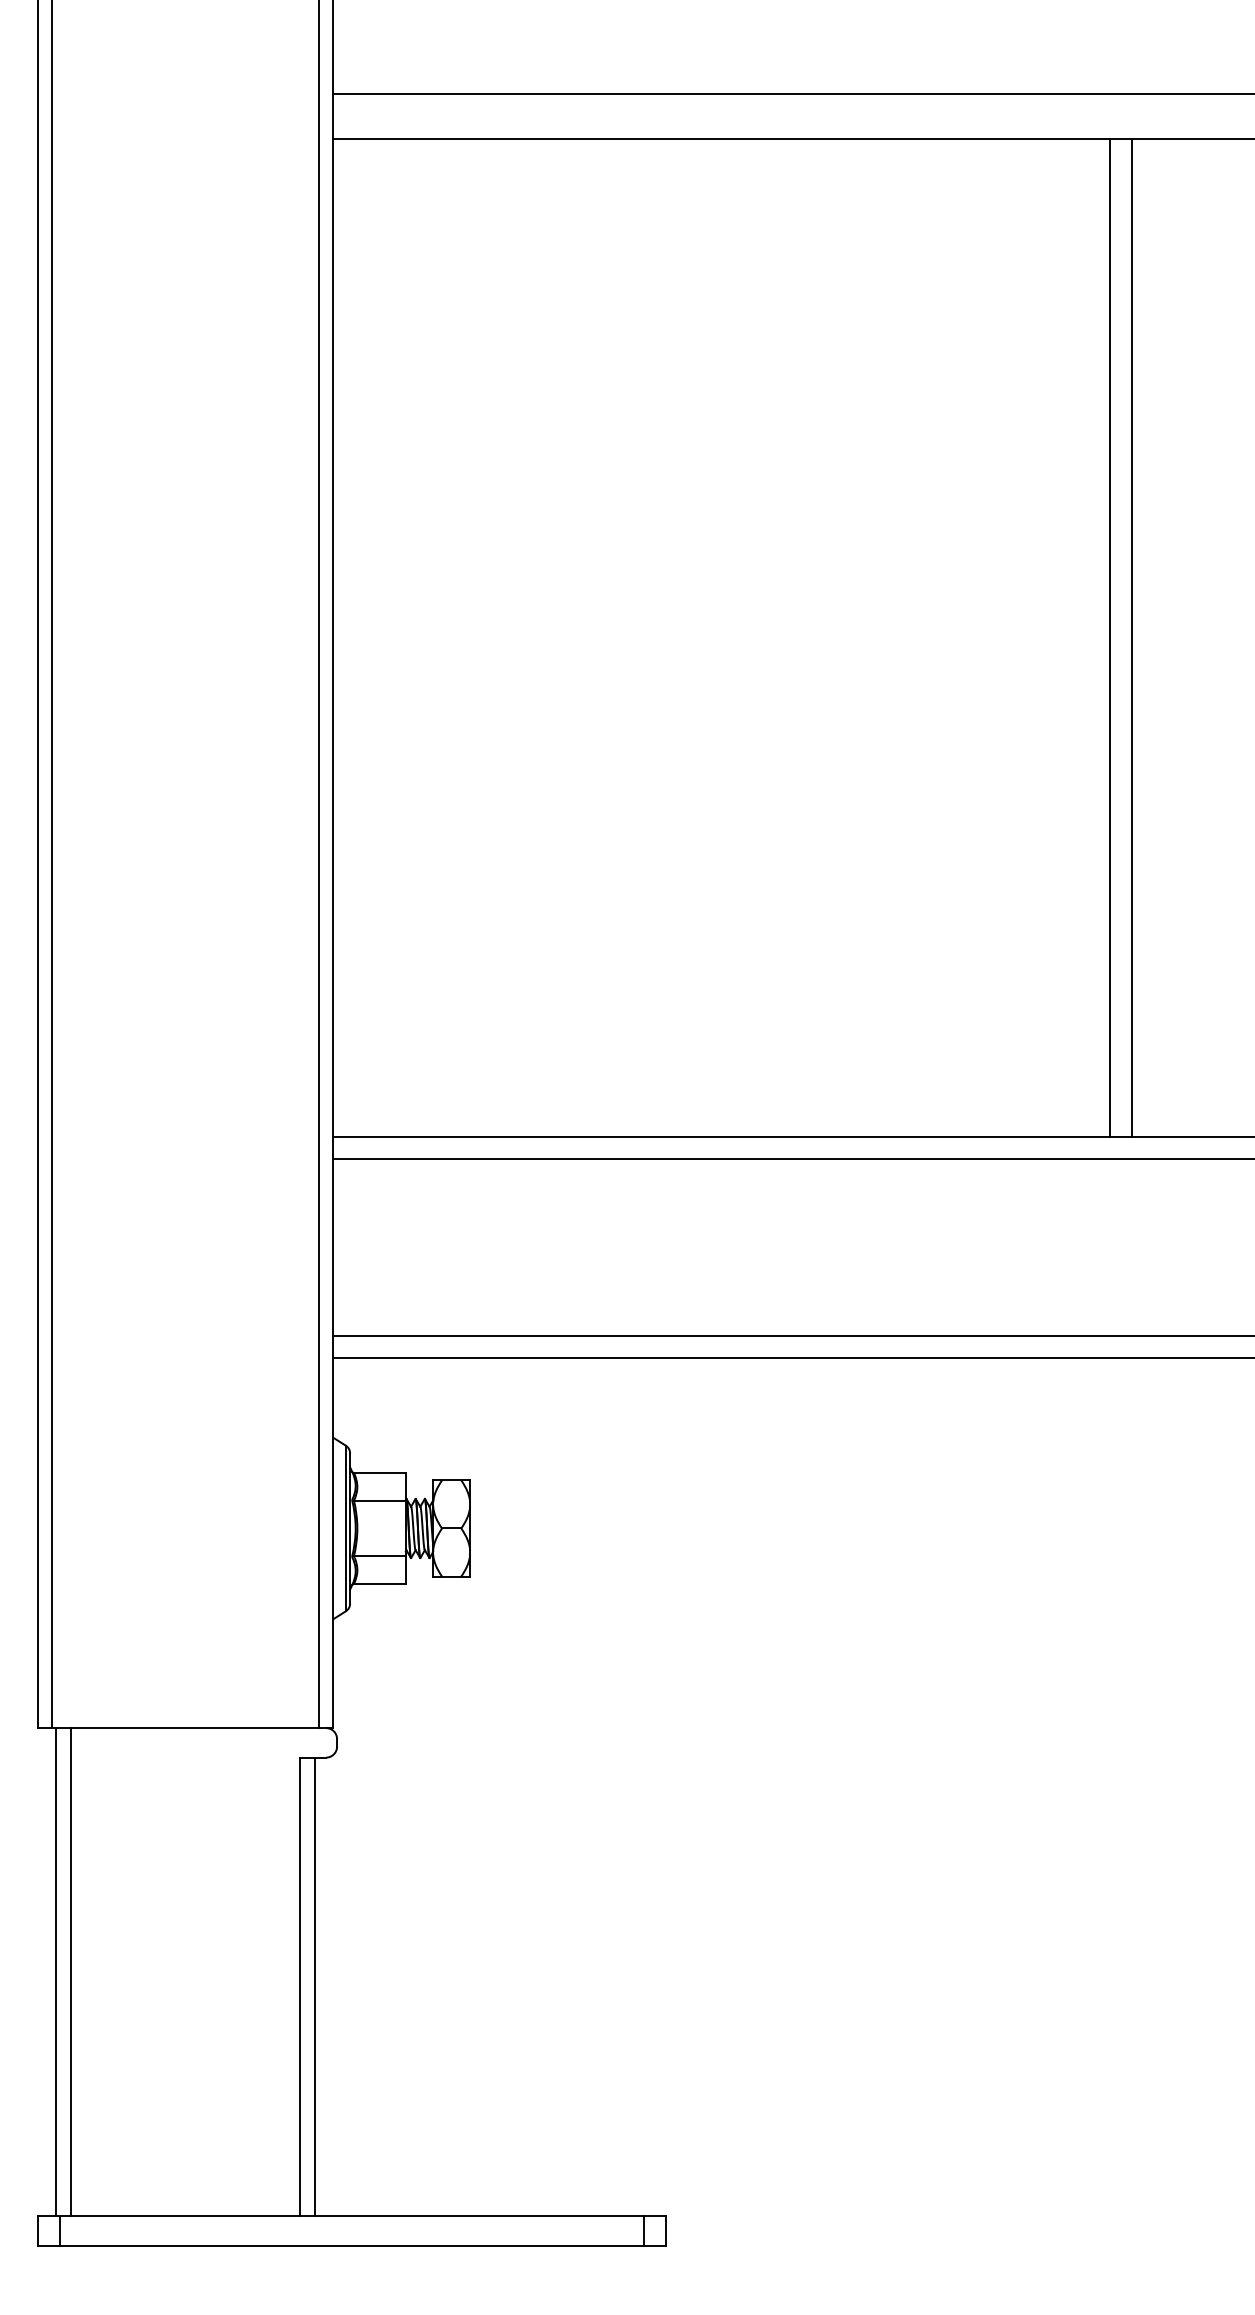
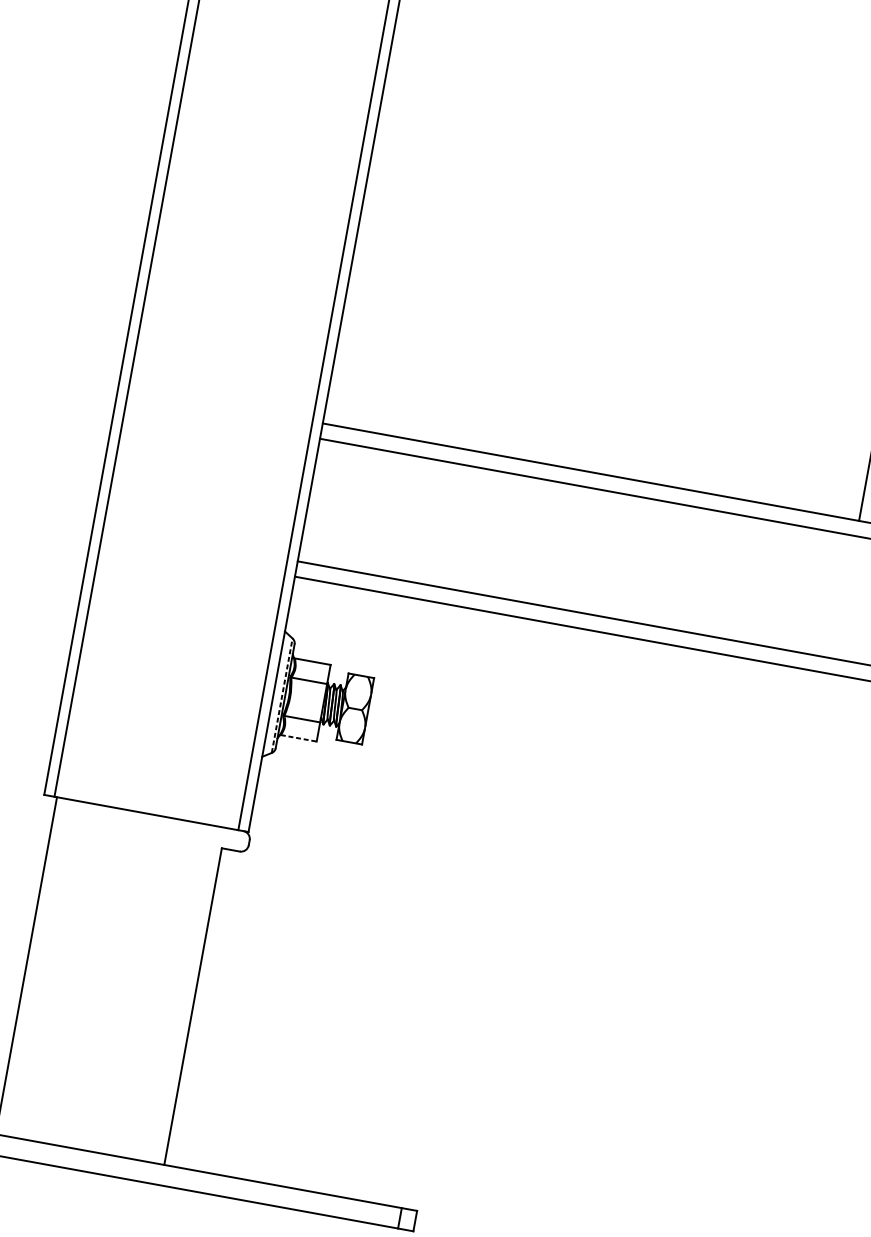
line: (345, 1528) -> (281, 695), solid -> dashed
line: (379, 1583) -> (298, 737), solid -> dashed
line: (70, 1971) -> (36, 967), removed
line: (314, 1986) -> (203, 1008), removed

